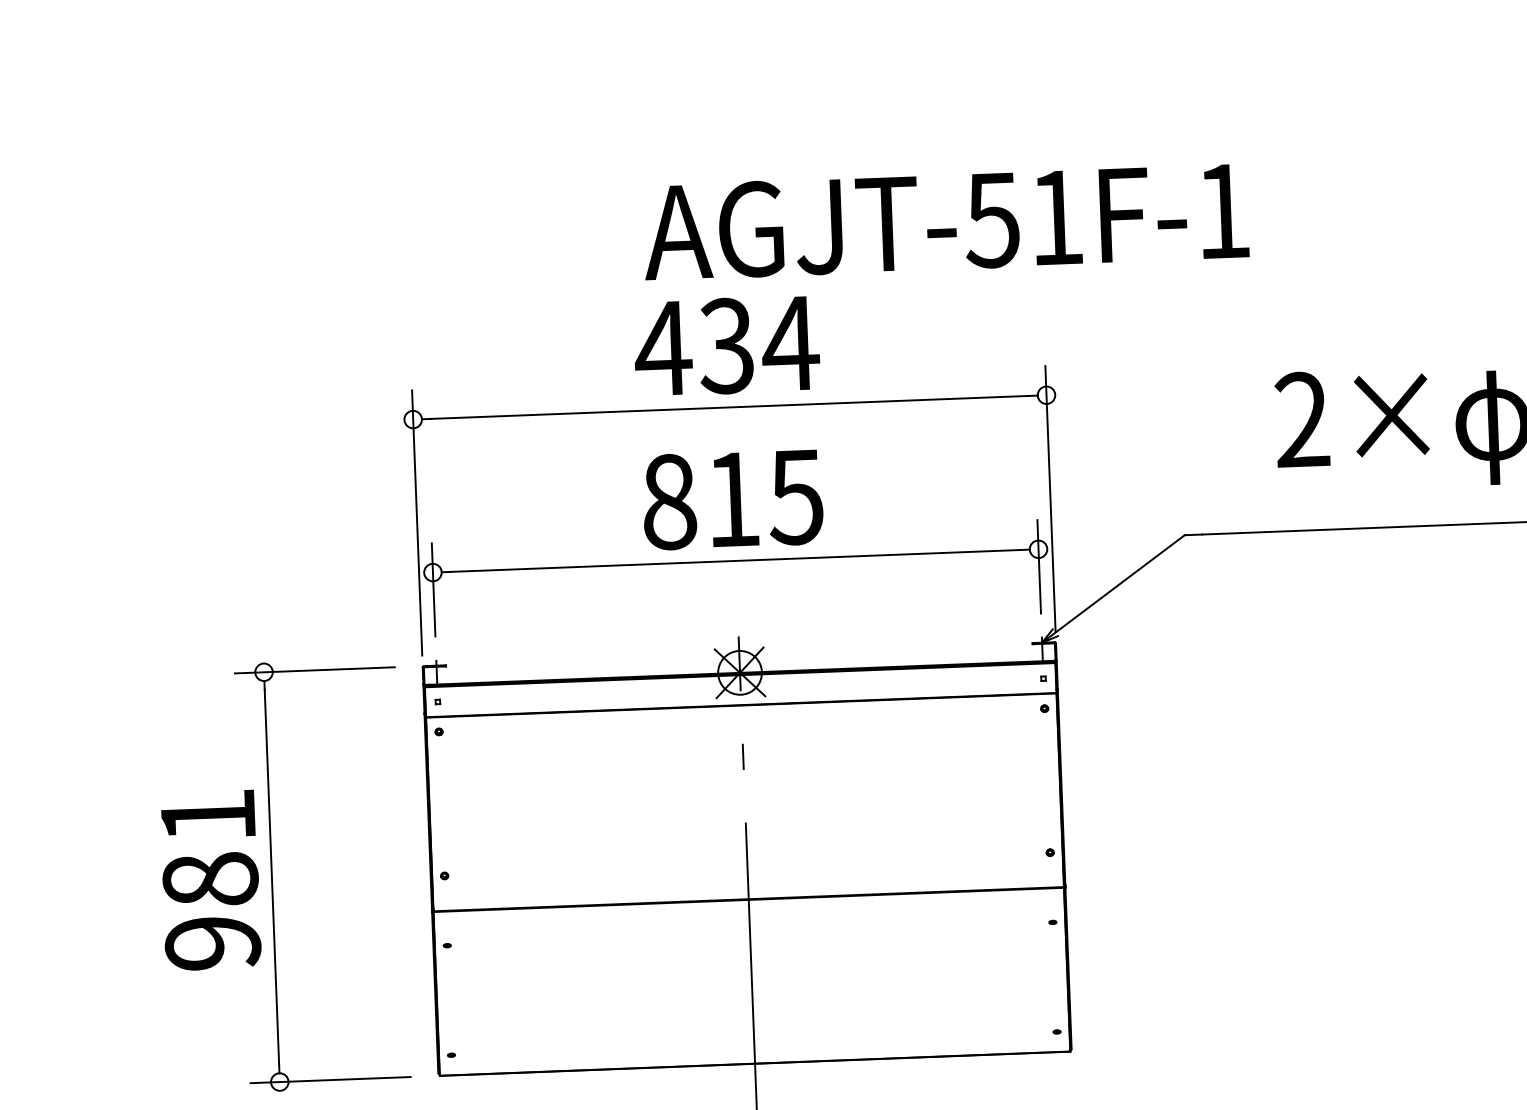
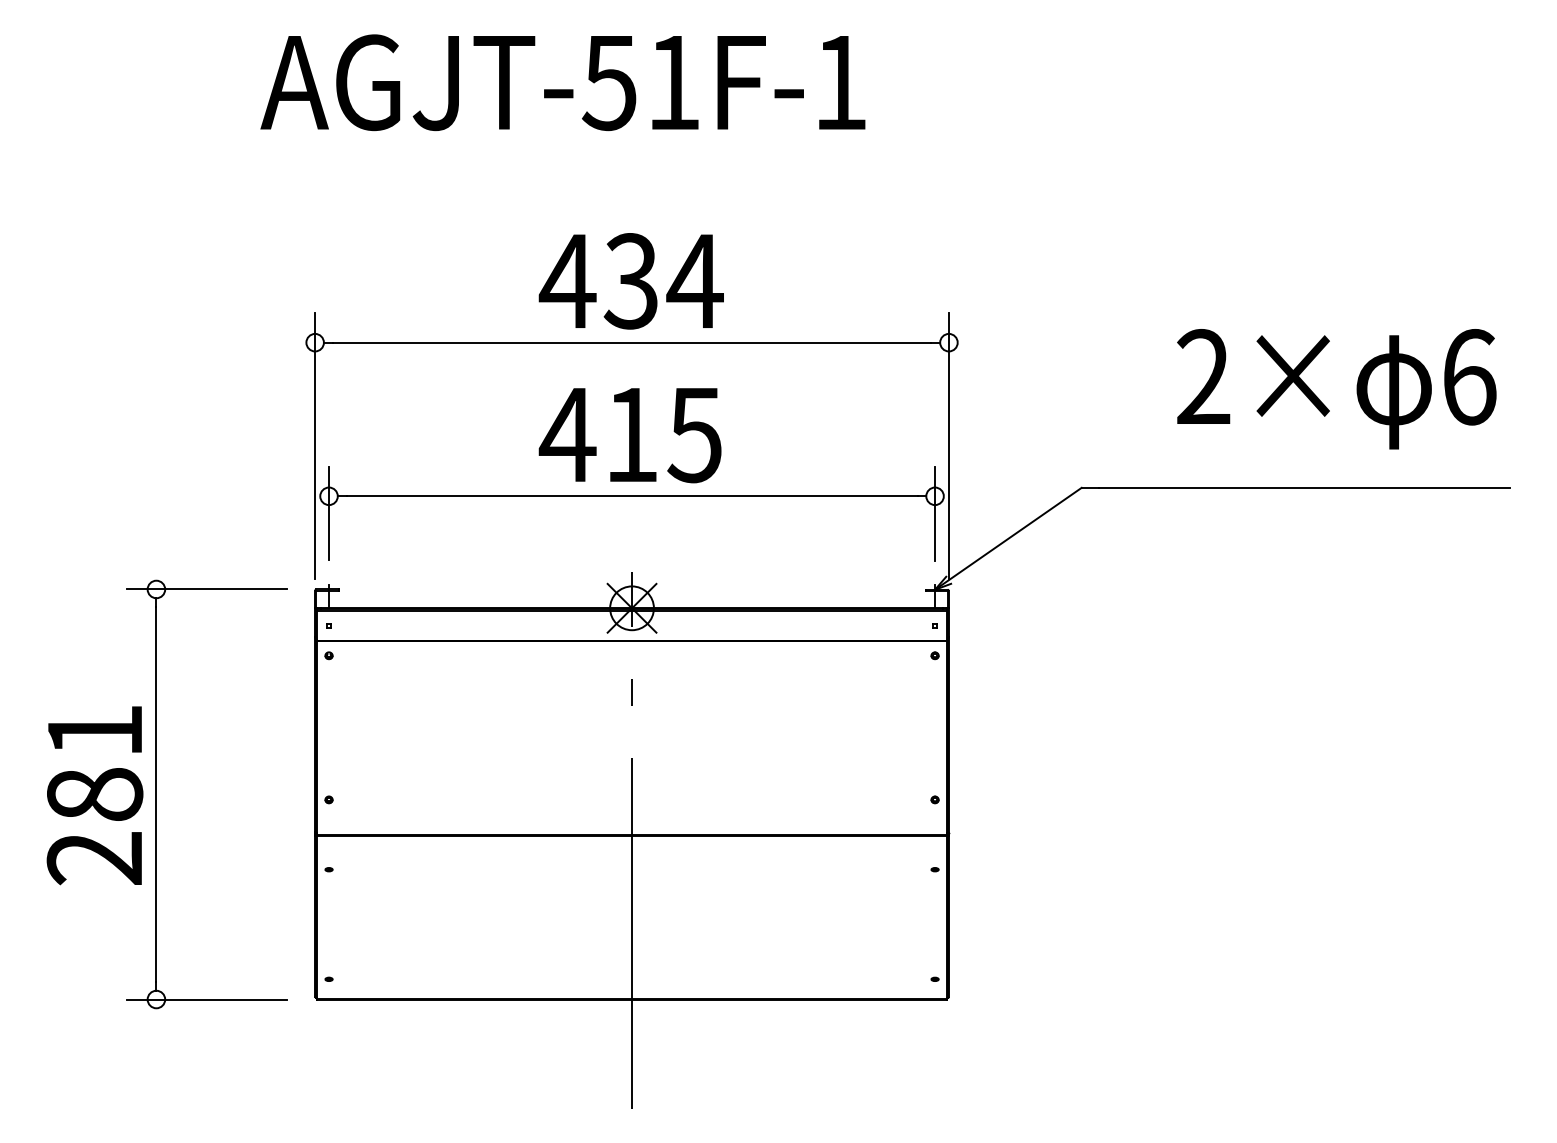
text: (945, 221) -> (562, 82), moved
text: (668, 501) -> (567, 434), 815 -> 415
text: (213, 943) -> (95, 858), 981 -> 281

